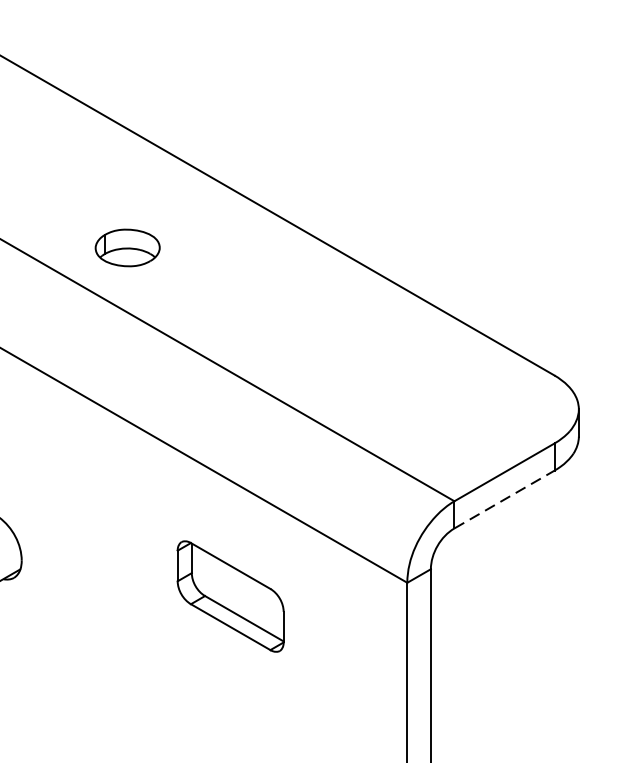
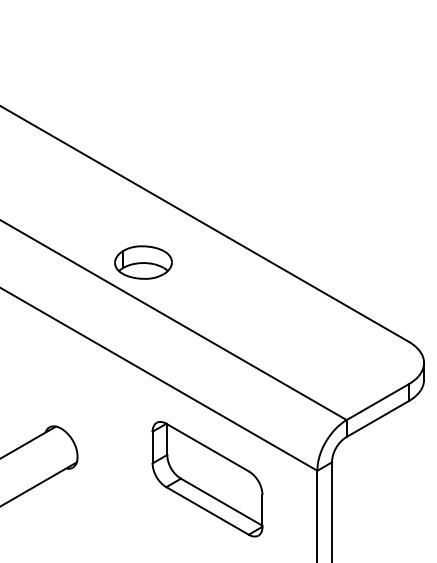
part: (127, 247) -> (143, 262), size x1.43
line: (503, 500) -> (377, 419), dashed -> solid
part: (230, 596) -> (207, 479), size x1.67

